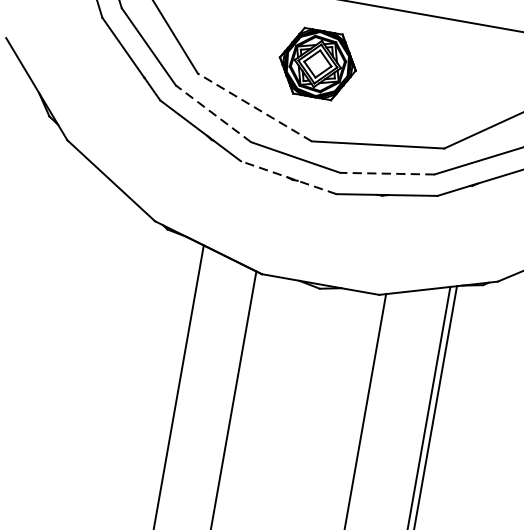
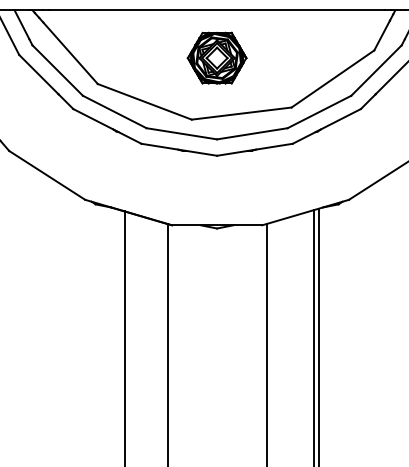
part: (317, 63) -> (216, 57), moved
line: (254, 106) -> (144, 101), dashed -> solid
line: (213, 114) -> (114, 112), dashed -> solid
line: (387, 173) -> (252, 133), dashed -> solid
line: (287, 177) -> (178, 149), dashed -> solid

